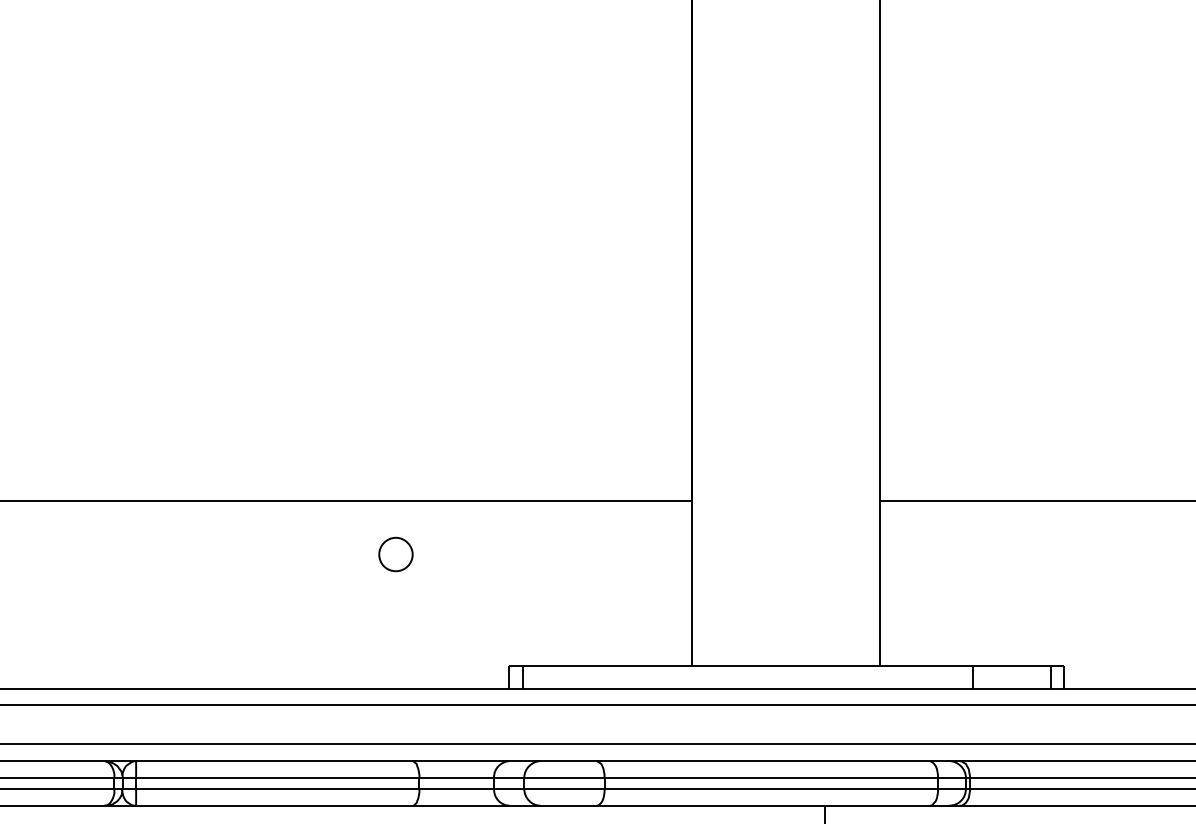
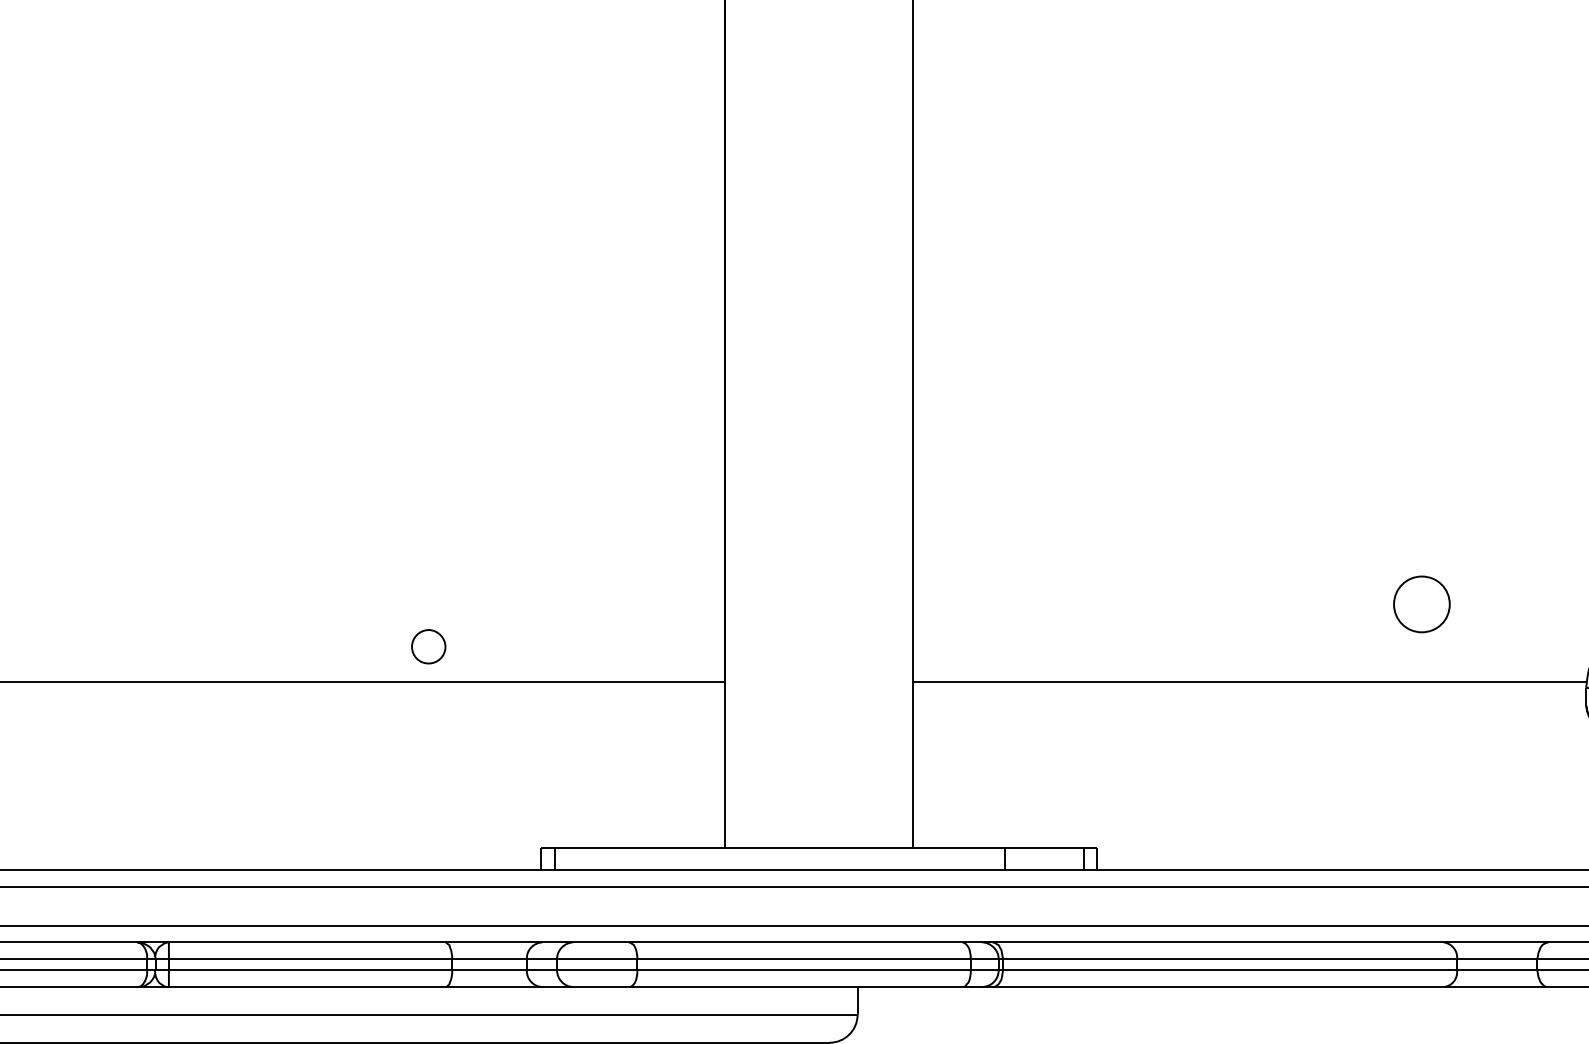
part: (395, 554) -> (428, 646), moved

